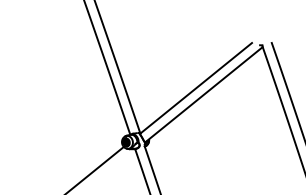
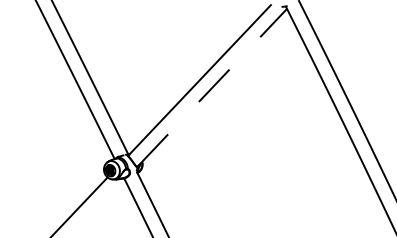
line: (204, 94) -> (212, 87), solid -> dashed

